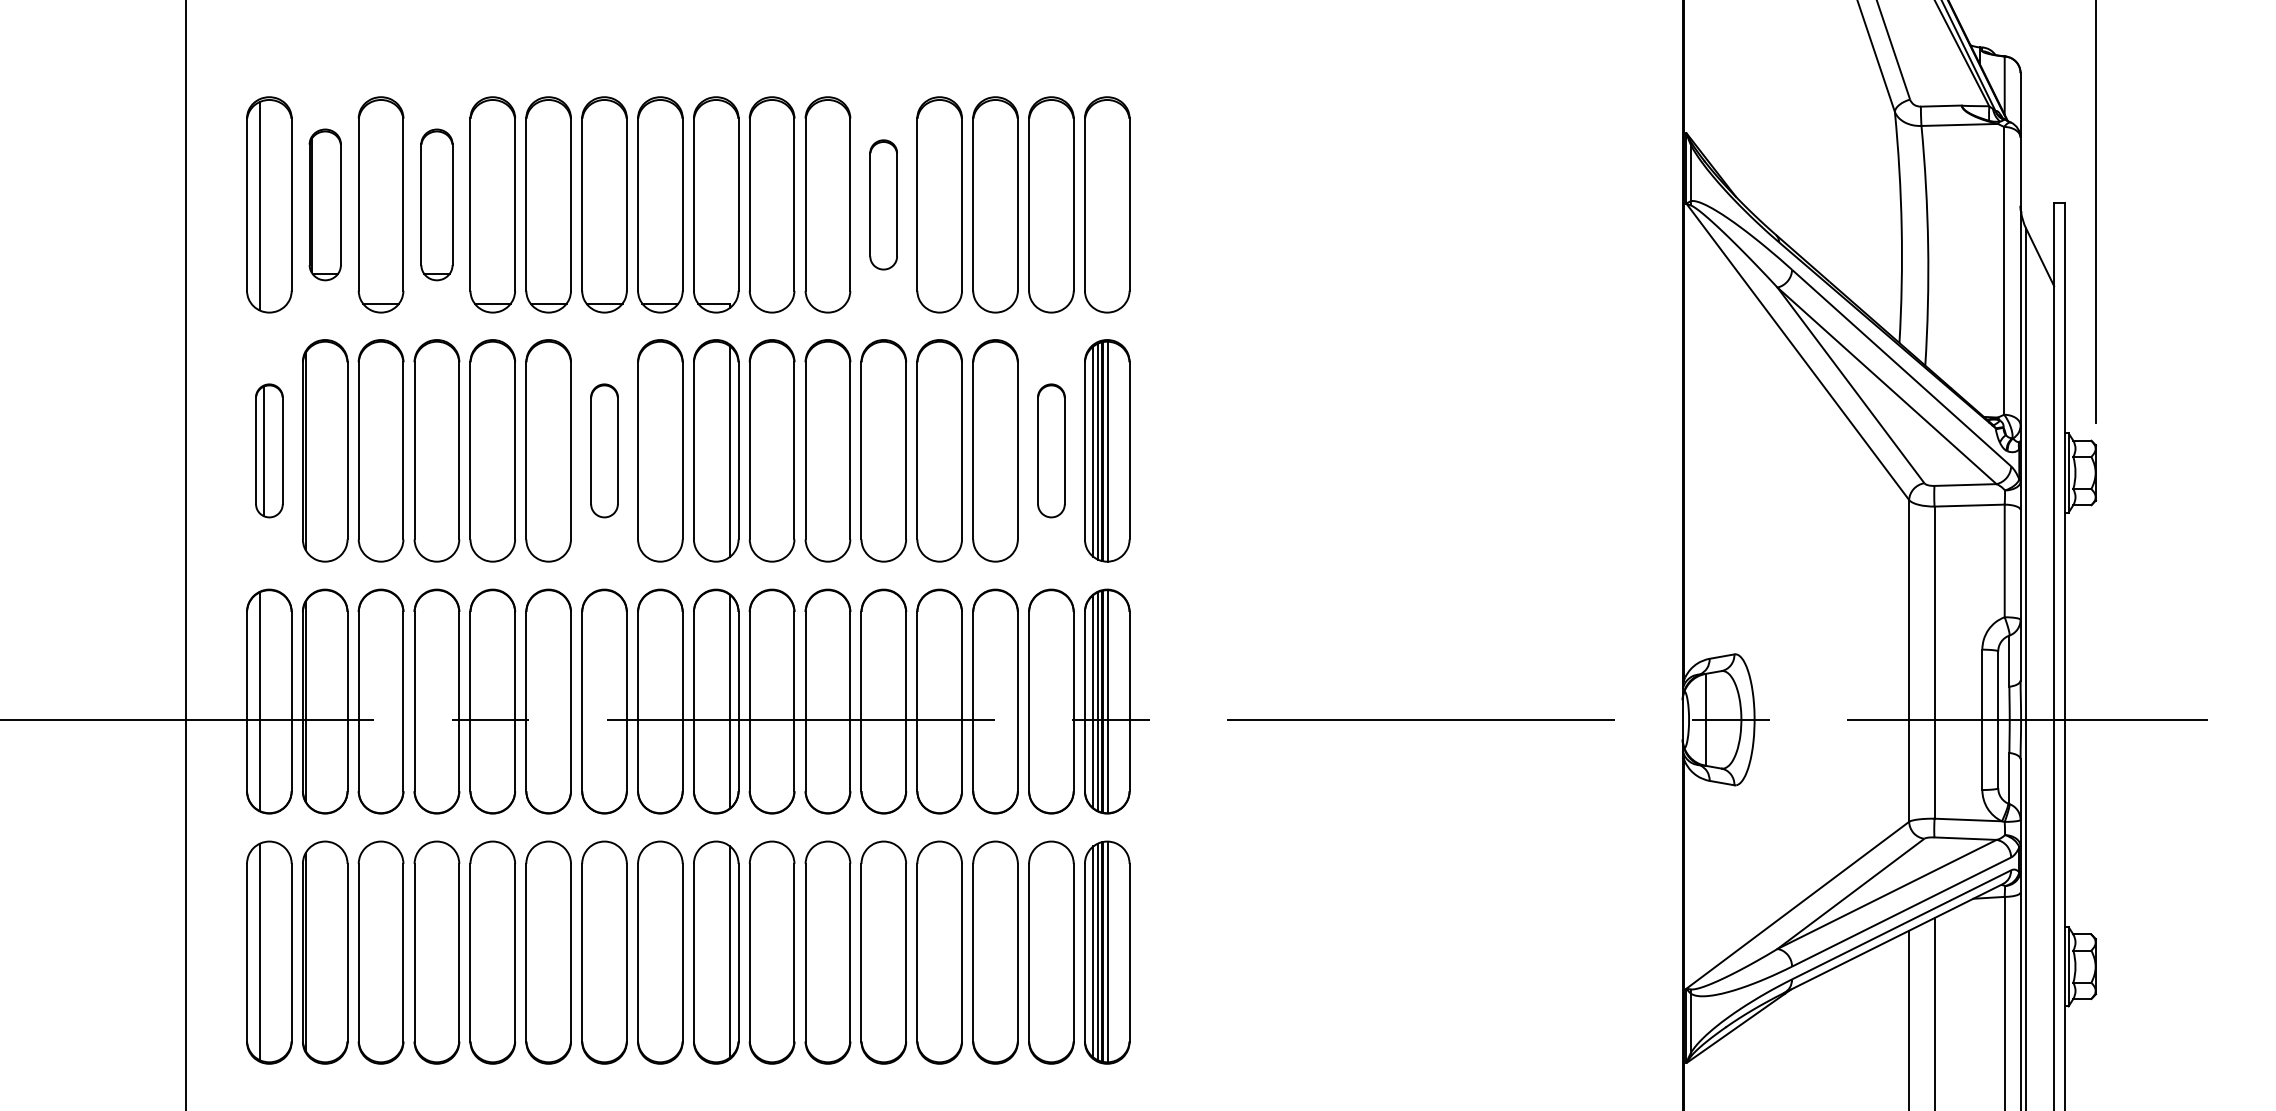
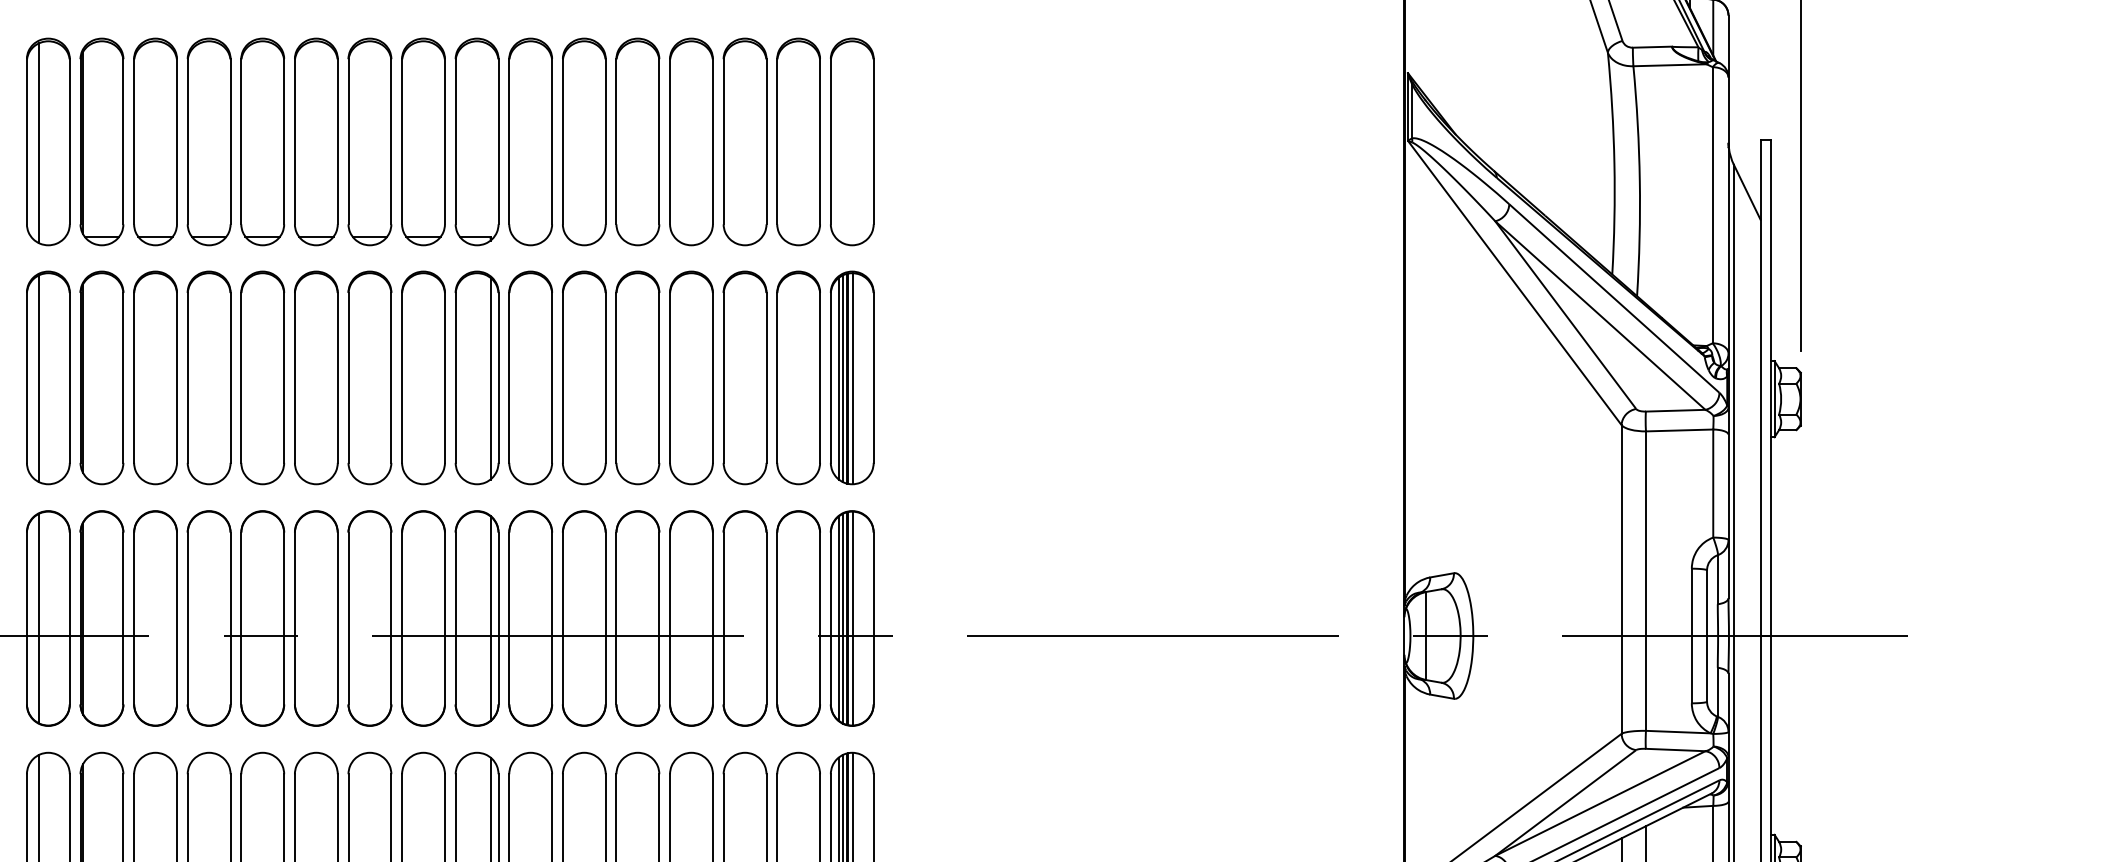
part: (325, 204) -> (102, 141), size x1.43
part: (436, 204) -> (208, 141), size x1.43
part: (883, 204) -> (637, 141), size x1.67
part: (269, 450) -> (48, 377), size x1.67
part: (604, 450) -> (369, 377), size x1.67
part: (1051, 450) -> (798, 377), size x1.67

